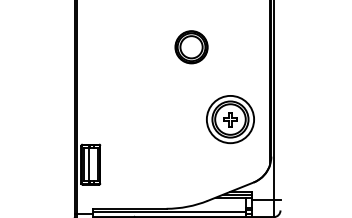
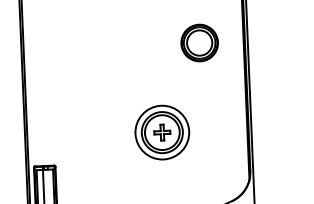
part: (191, 47) -> (199, 43), moved
part: (230, 119) -> (162, 132), moved

